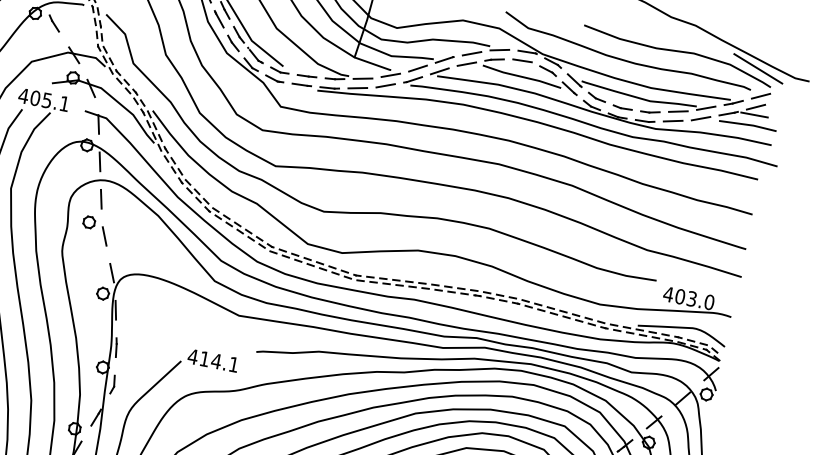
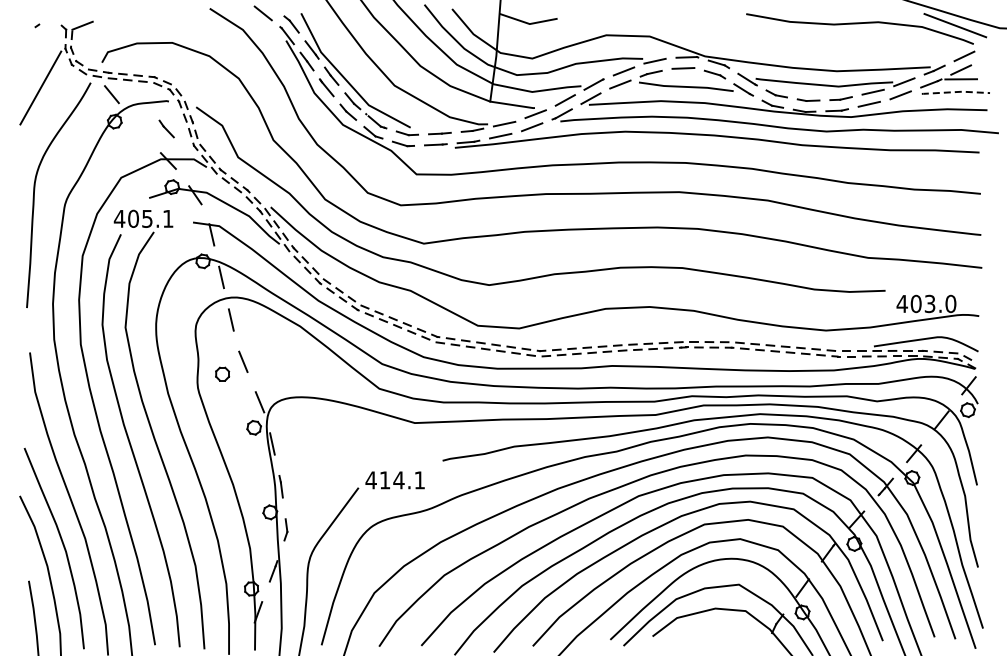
line: (54, 23) -> (166, 128), moved
curve: (626, 59) -> (802, 44), removed
line: (747, 125) -> (955, 92), solid -> dashed
part: (89, 221) -> (222, 373), moved

